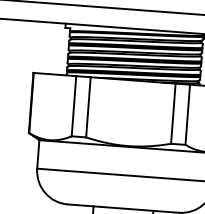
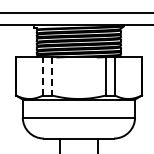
line: (73, 106) -> (42, 76), solid -> dashed
line: (89, 107) -> (52, 76), solid -> dashed

